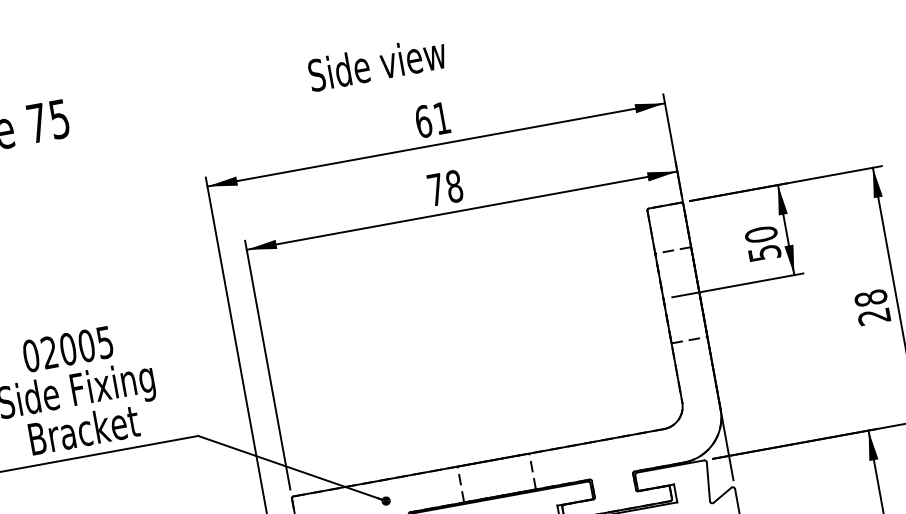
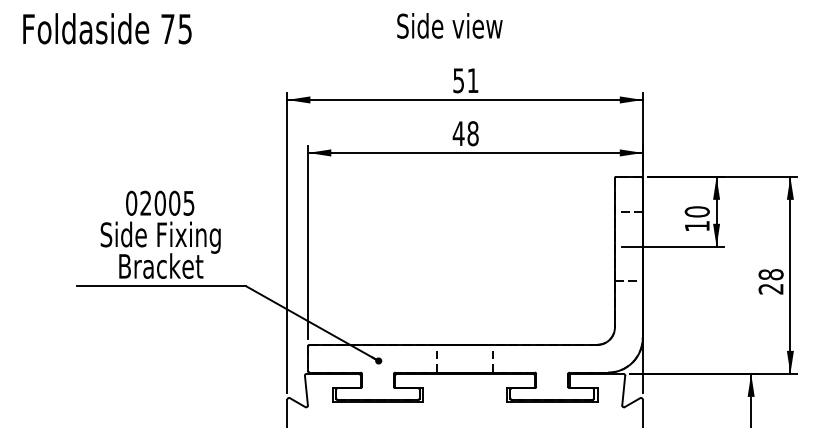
text: (376, 63) -> (449, 25), moved
text: (423, 121) -> (458, 80), 61 -> 51
text: (435, 189) -> (458, 133), 78 -> 48
text: (764, 253) -> (697, 226), 50 -> 10

